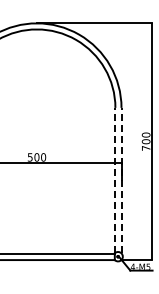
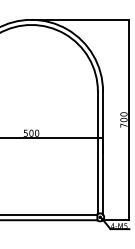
line: (115, 179) -> (97, 152), dashed -> solid
line: (121, 180) -> (103, 152), dashed -> solid

